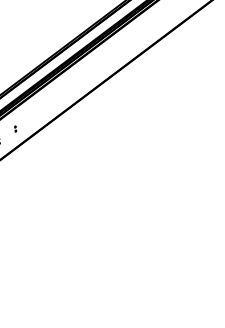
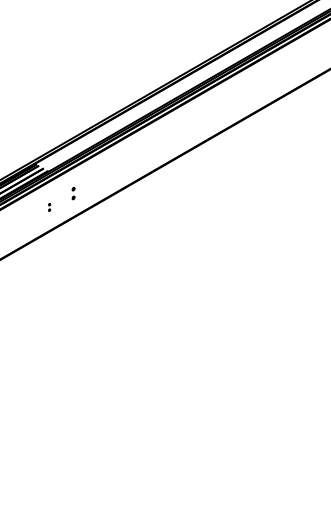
part: (14, 128) -> (72, 193), size x1.6

